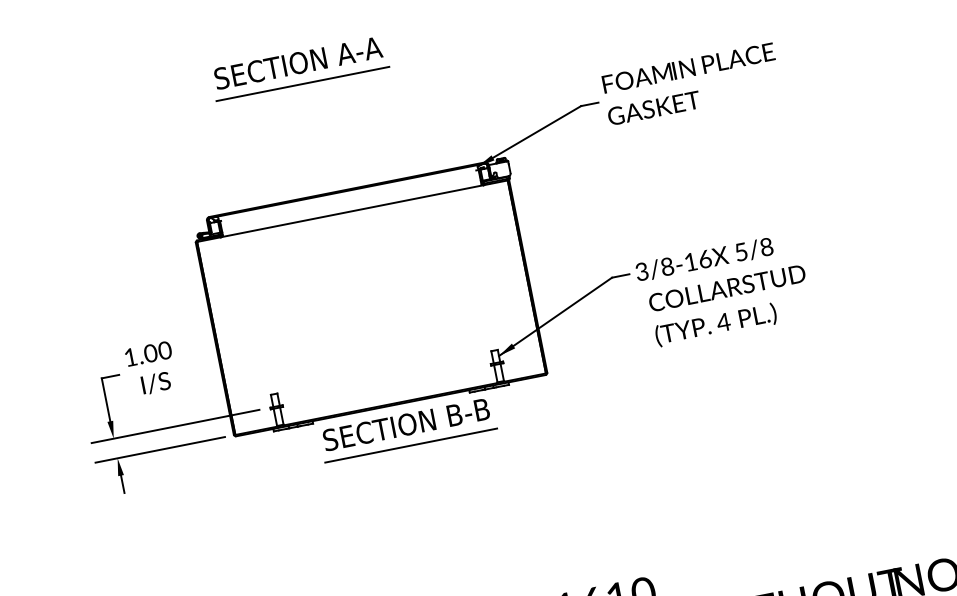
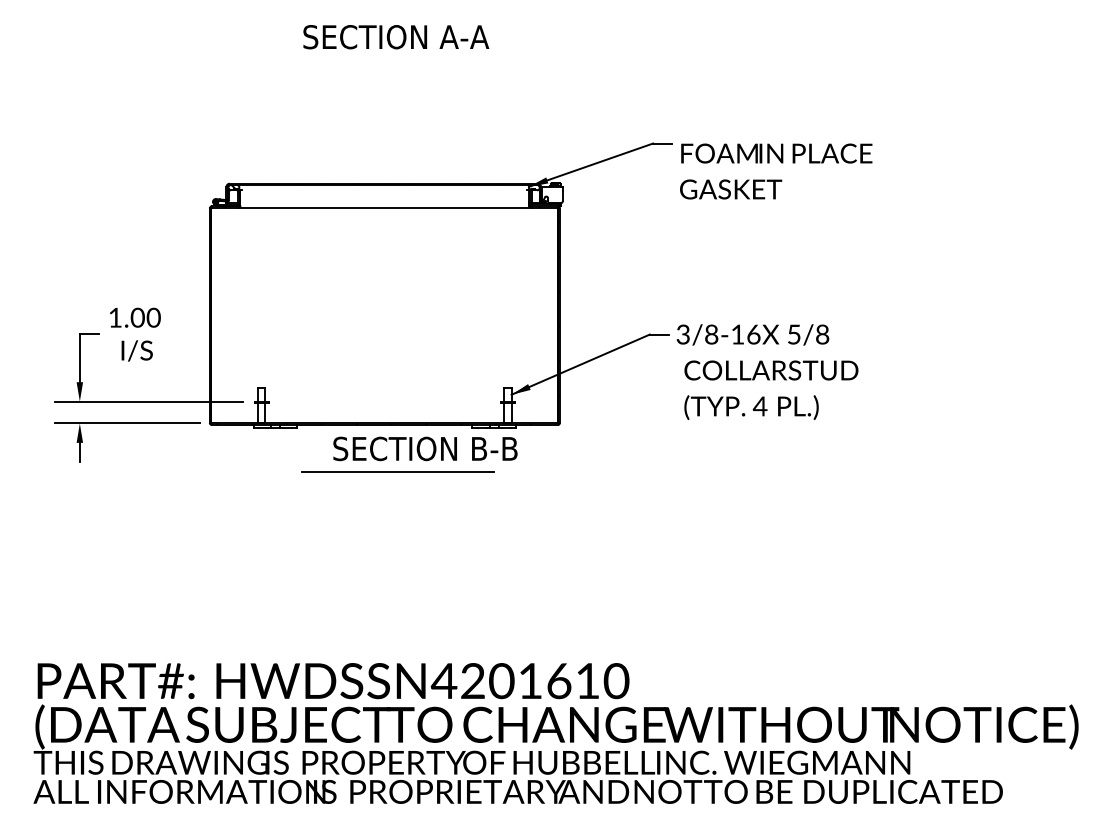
text: (298, 63) -> (396, 37), moved
line: (302, 83) -> (358, 60), removed
text: (691, 84) -> (776, 171), moved
text: (406, 424) -> (425, 448), moved

